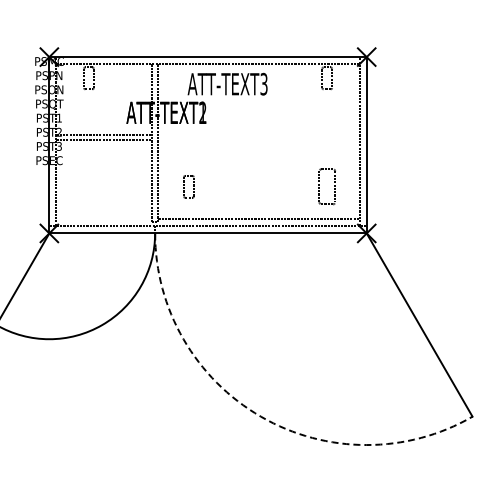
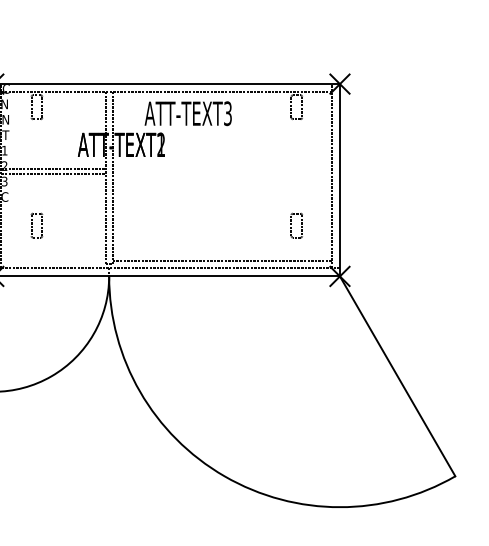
part: (188, 186) -> (36, 225), moved
part: (326, 186) -> (296, 225), size x0.62
arc: (260, 416) -> (224, 476), dashed -> solid

